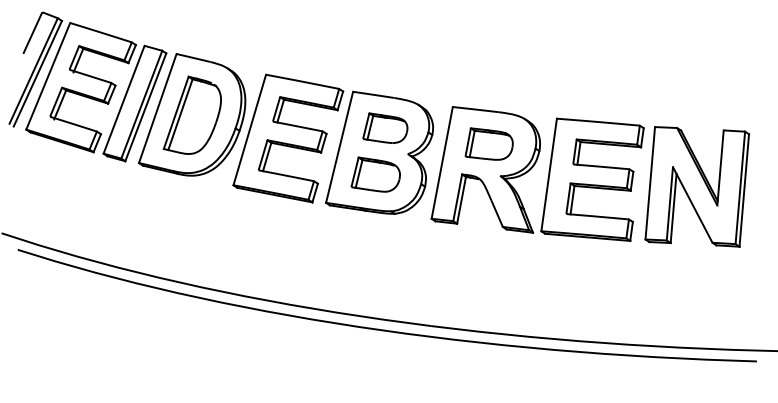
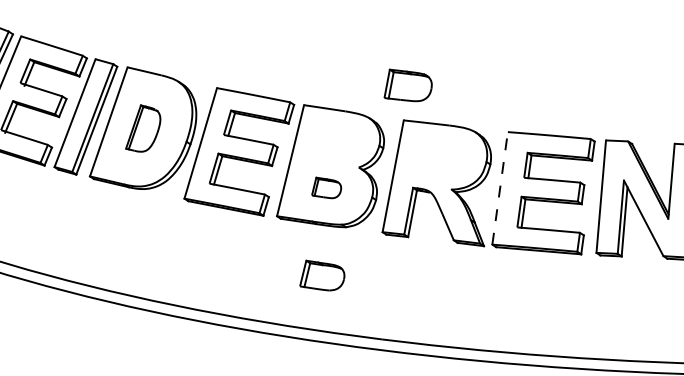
part: (191, 114) -> (142, 127), size x0.6
part: (385, 127) -> (322, 274), moved
part: (488, 143) -> (407, 84), moved
part: (375, 174) -> (326, 187), size x0.6
line: (549, 175) -> (500, 188), solid -> dashed

